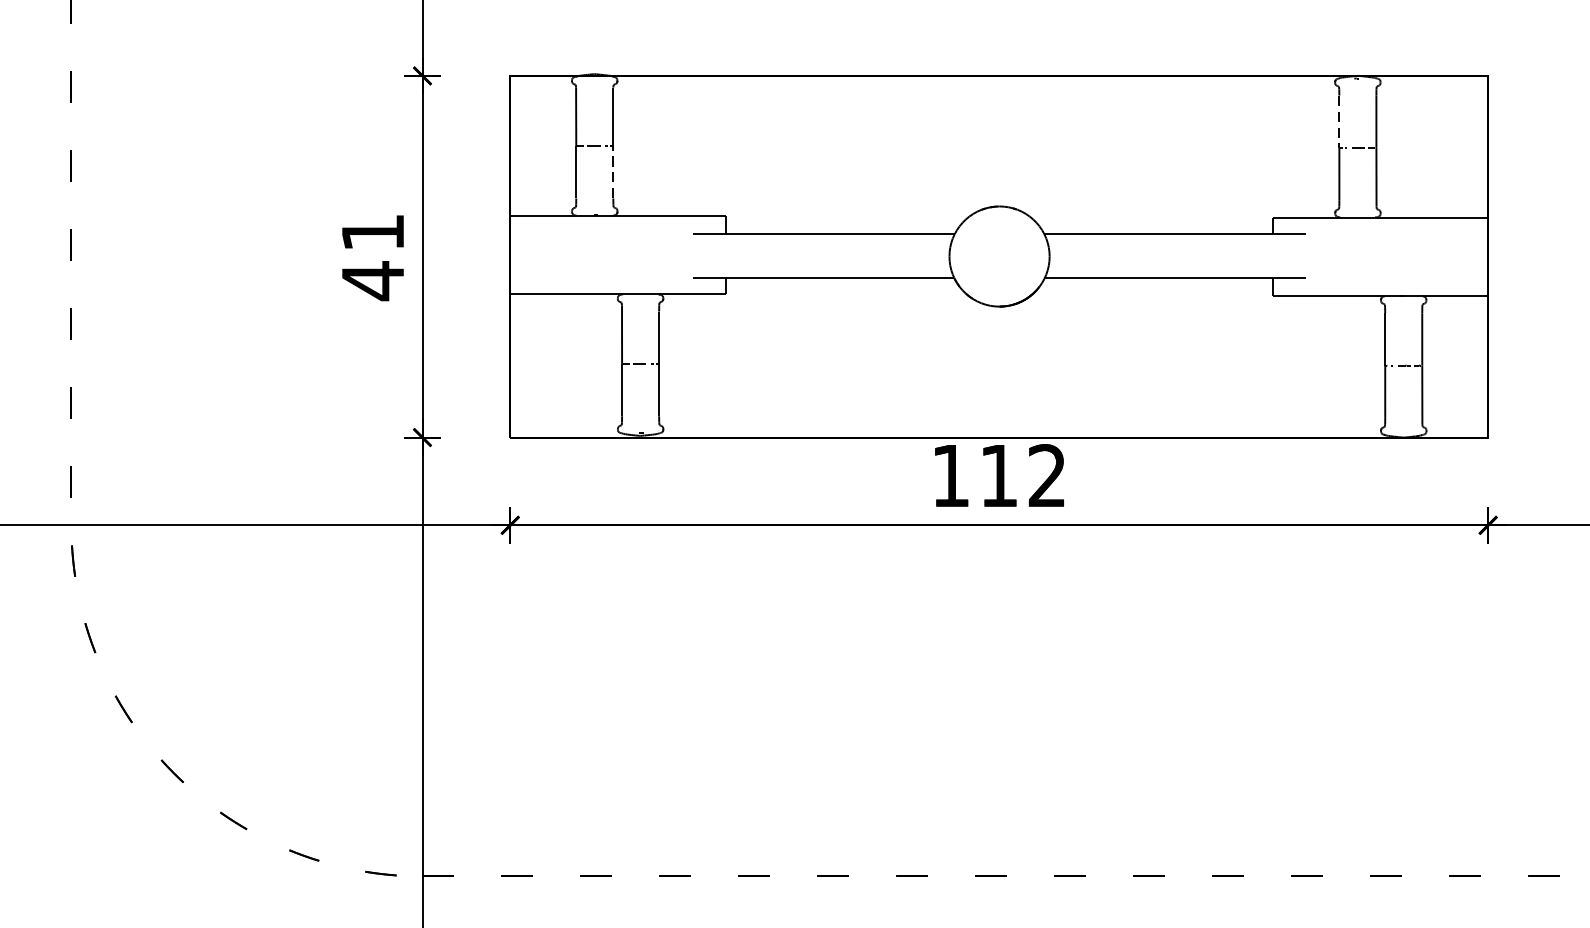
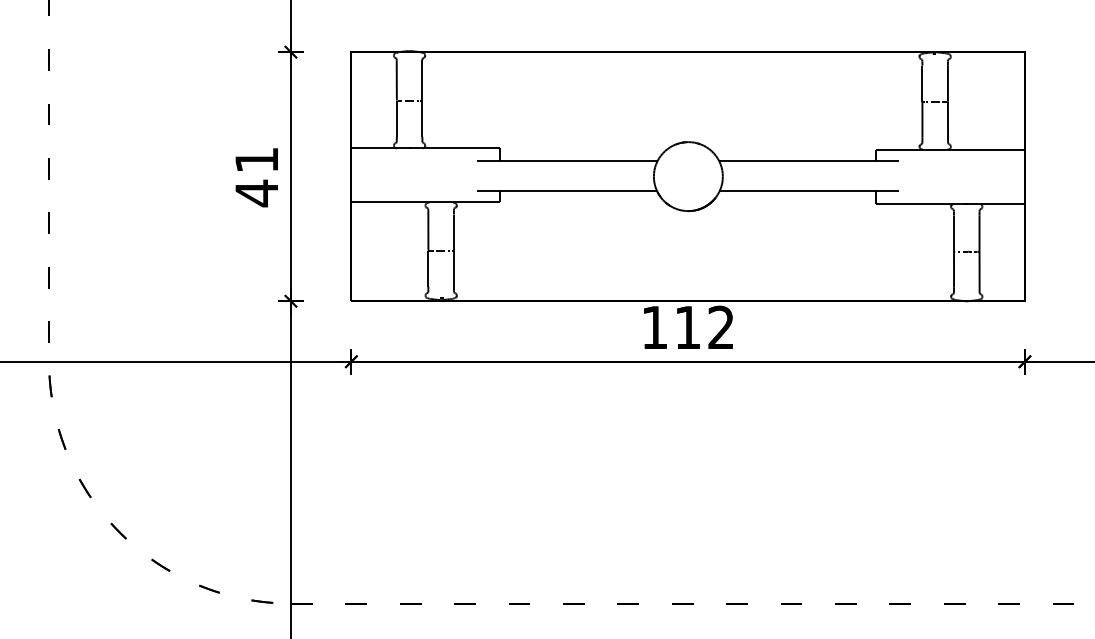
line: (1339, 122) -> (922, 84), dashed -> solid
line: (613, 172) -> (422, 118), dashed -> solid

